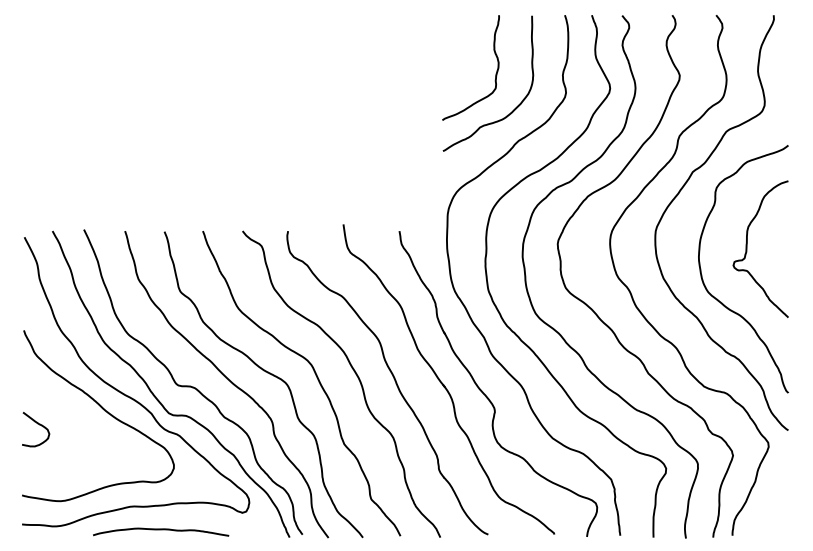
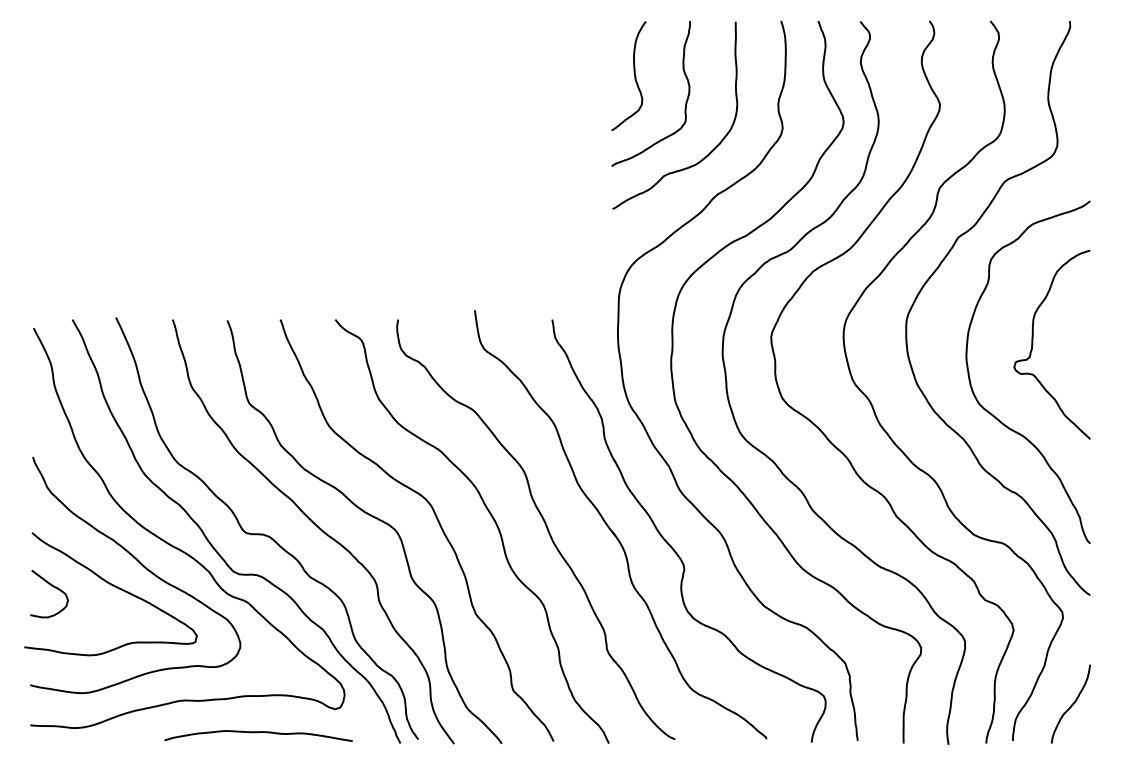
curve: (458, 55) -> (634, 76), added
curve: (82, 424) -> (114, 587), added
curve: (774, 509) -> (1071, 704), added
curve: (160, 530) -> (257, 733), moved

